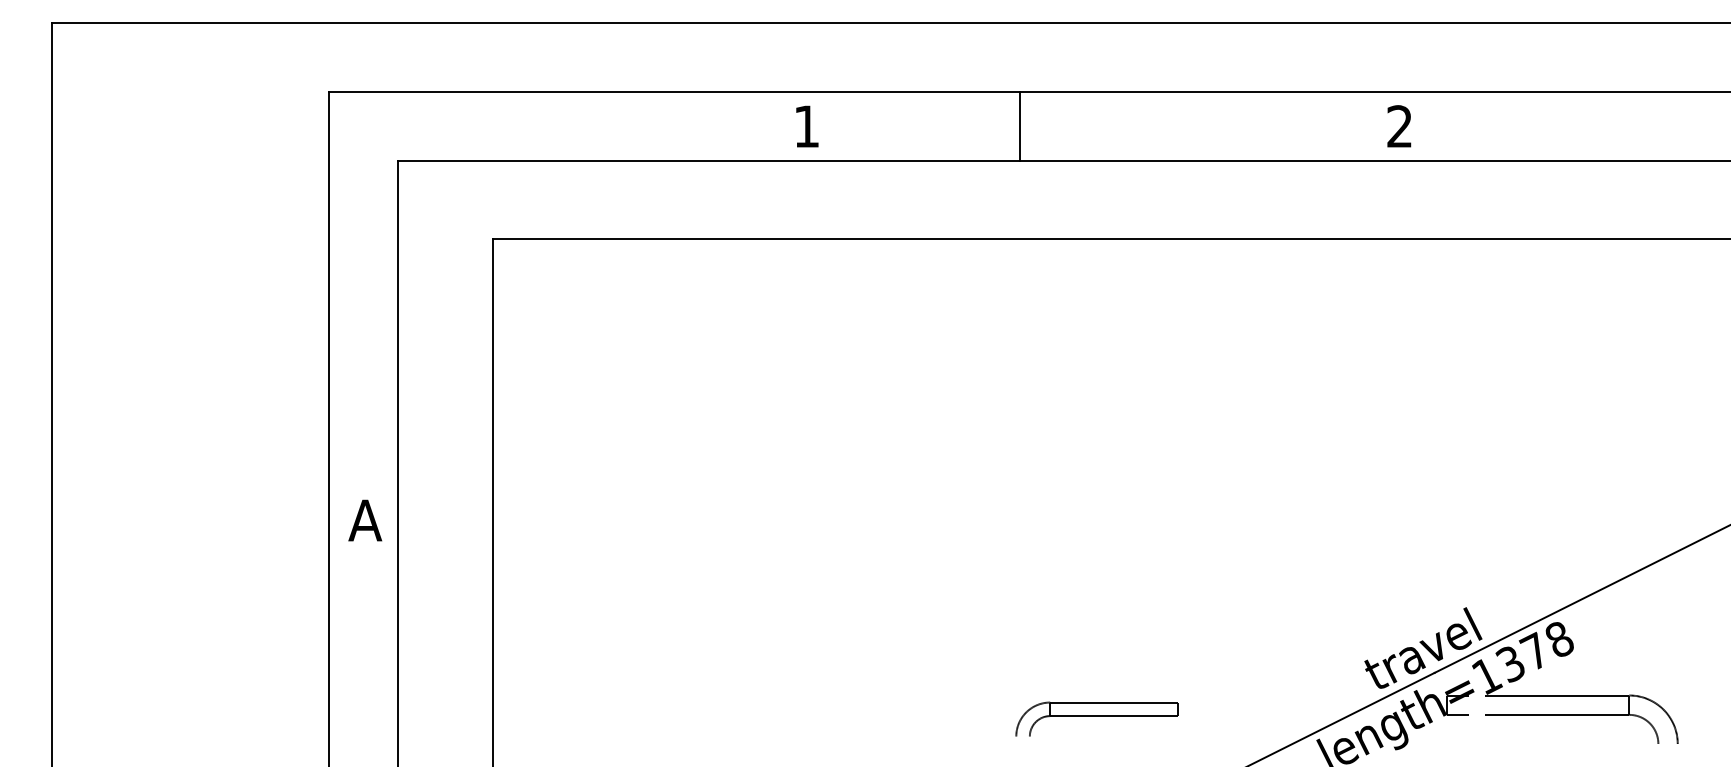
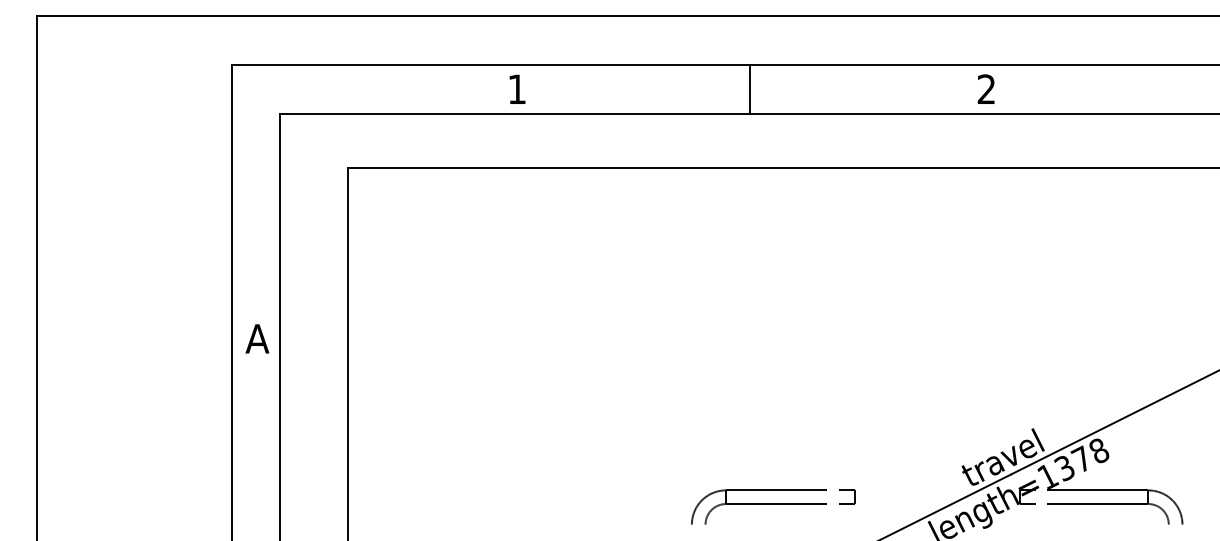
text: (807, 126) -> (517, 89), moved
line: (1019, 126) -> (749, 89), moved
text: (365, 520) -> (257, 338), moved
part: (1096, 718) -> (772, 506), size x1.43

